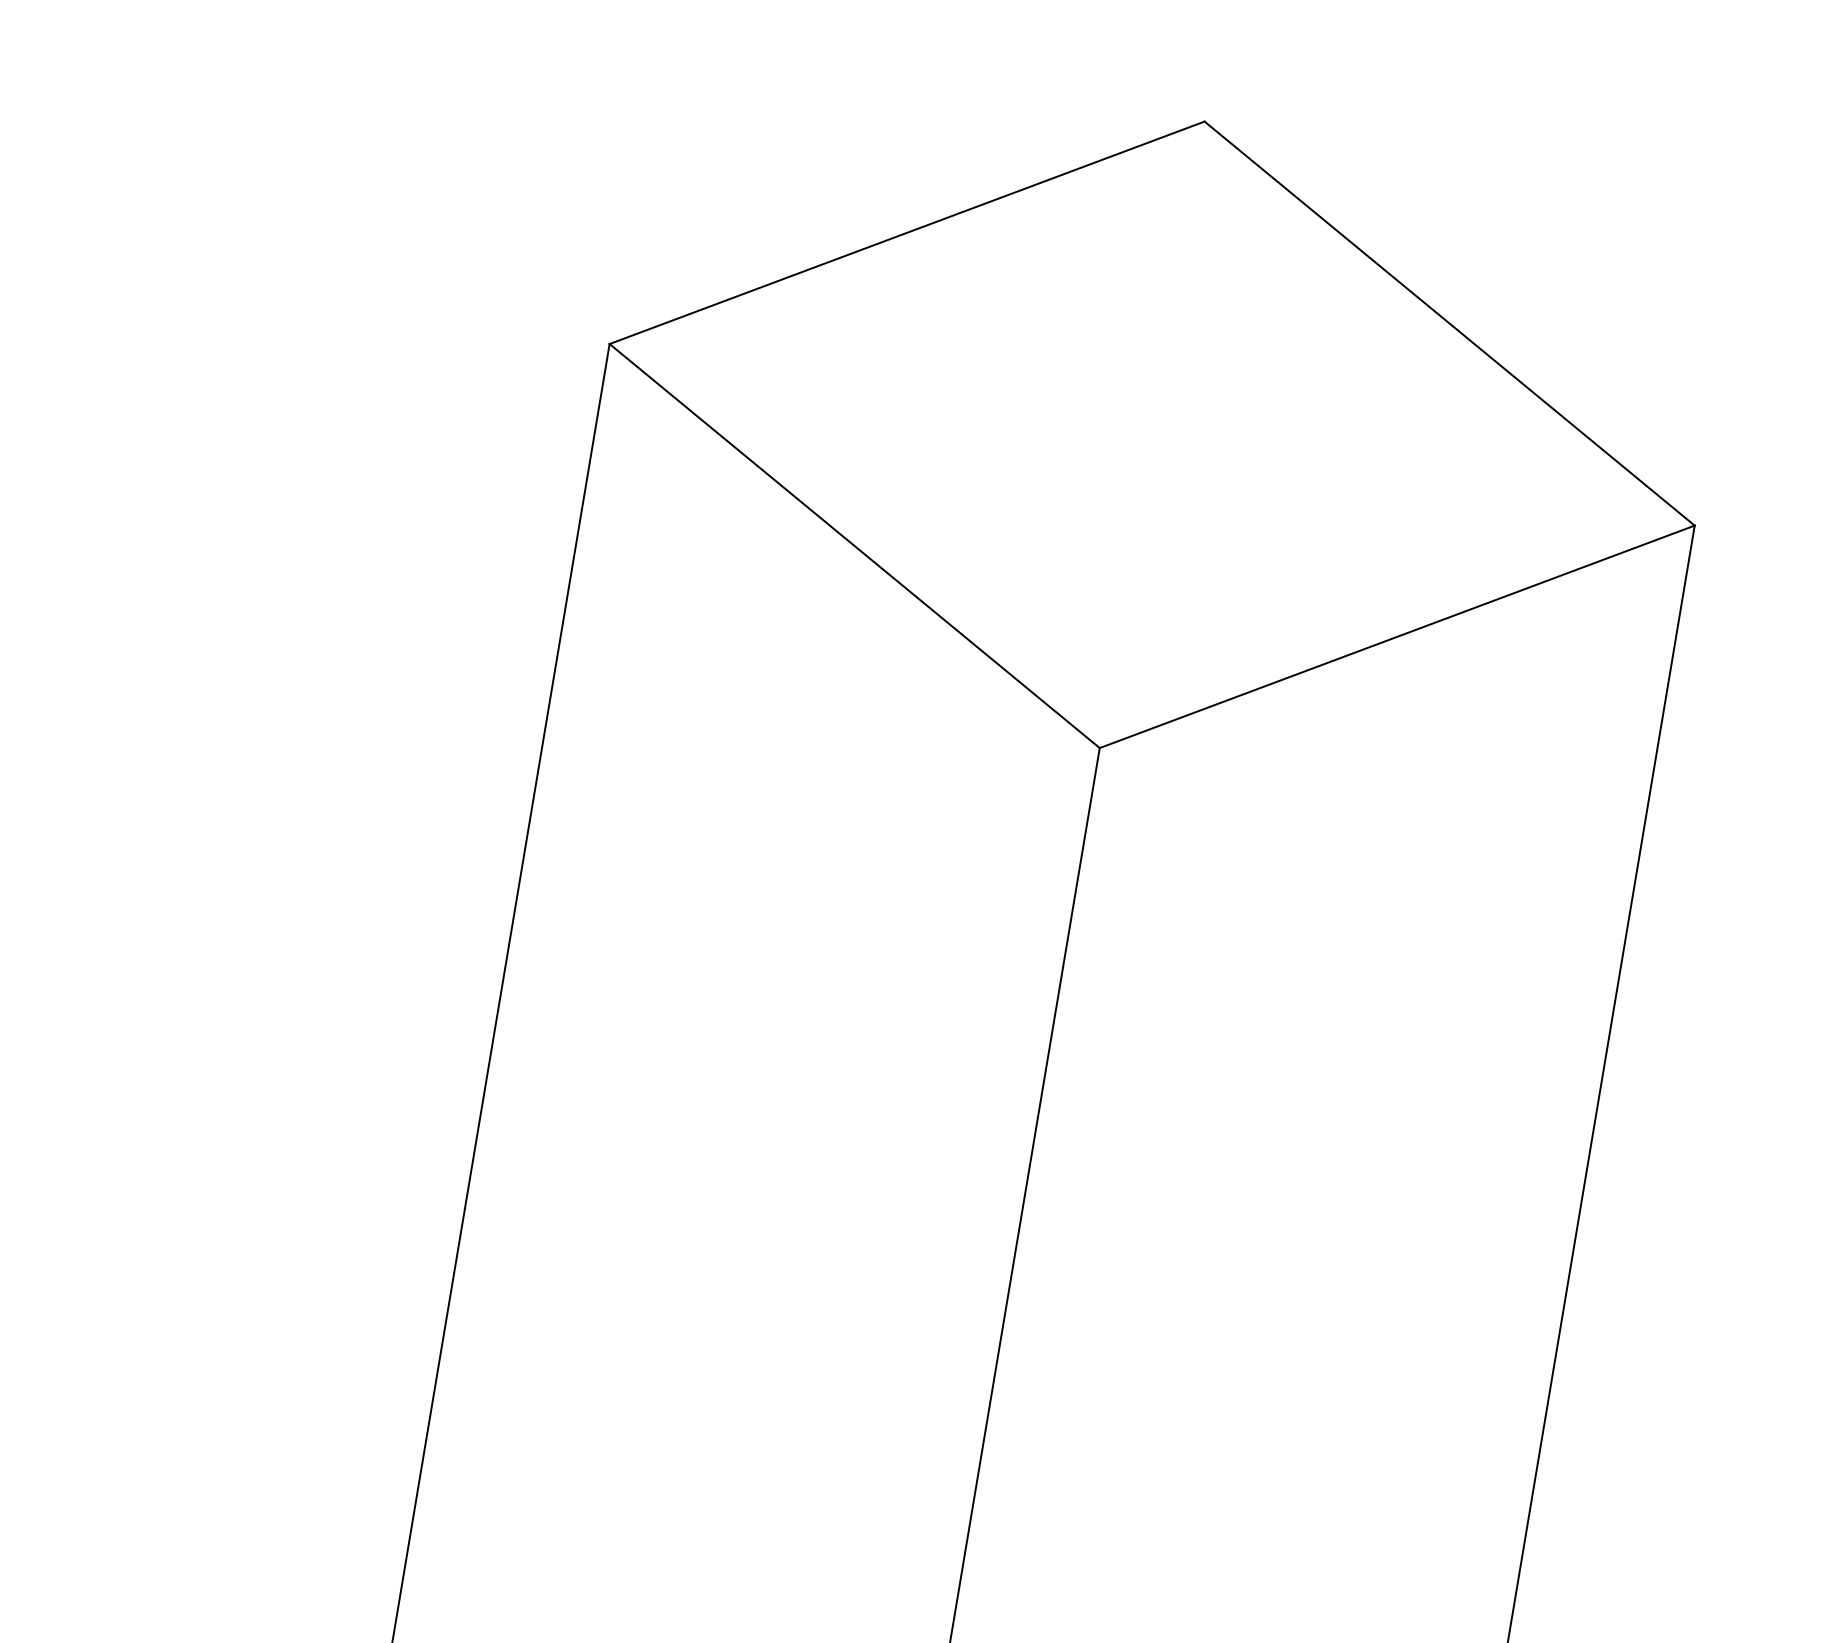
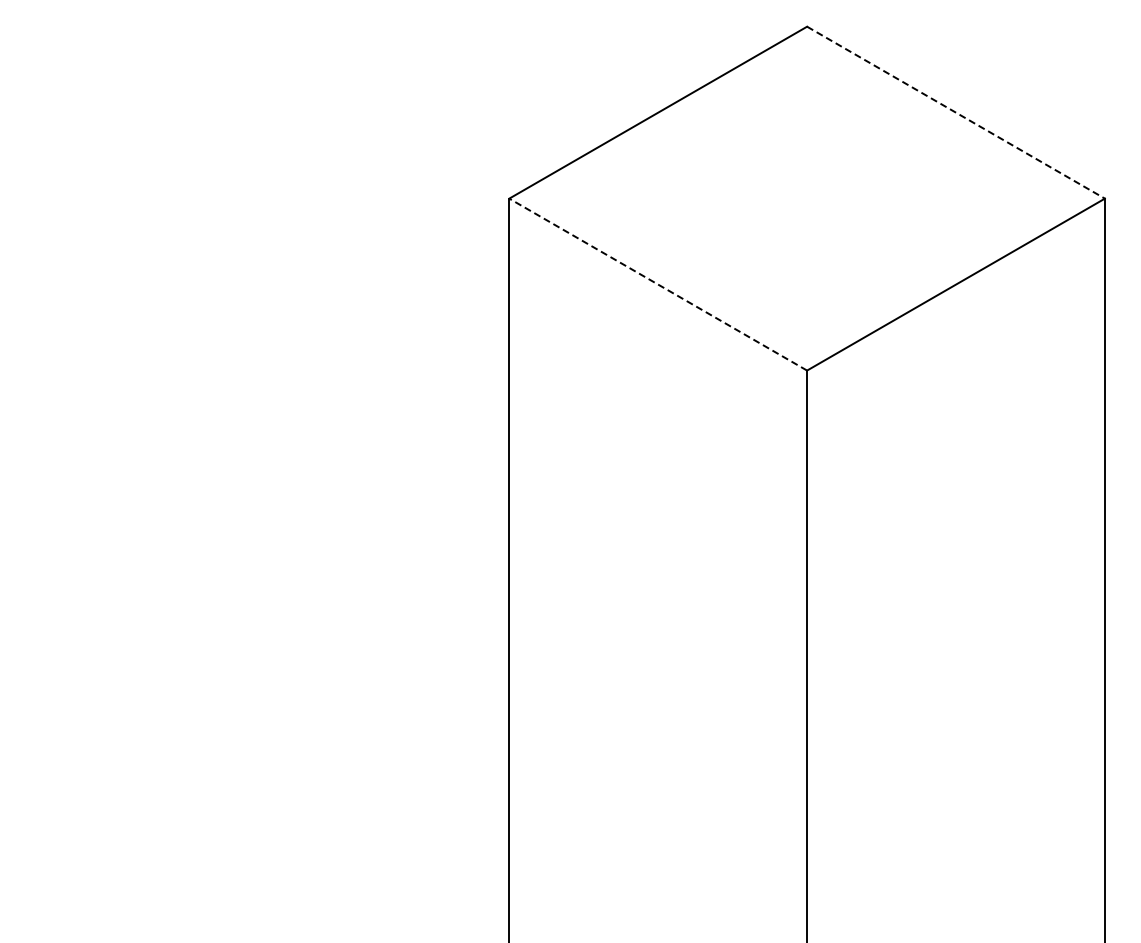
line: (1450, 323) -> (956, 112), solid -> dashed
line: (855, 545) -> (658, 284), solid -> dashed

